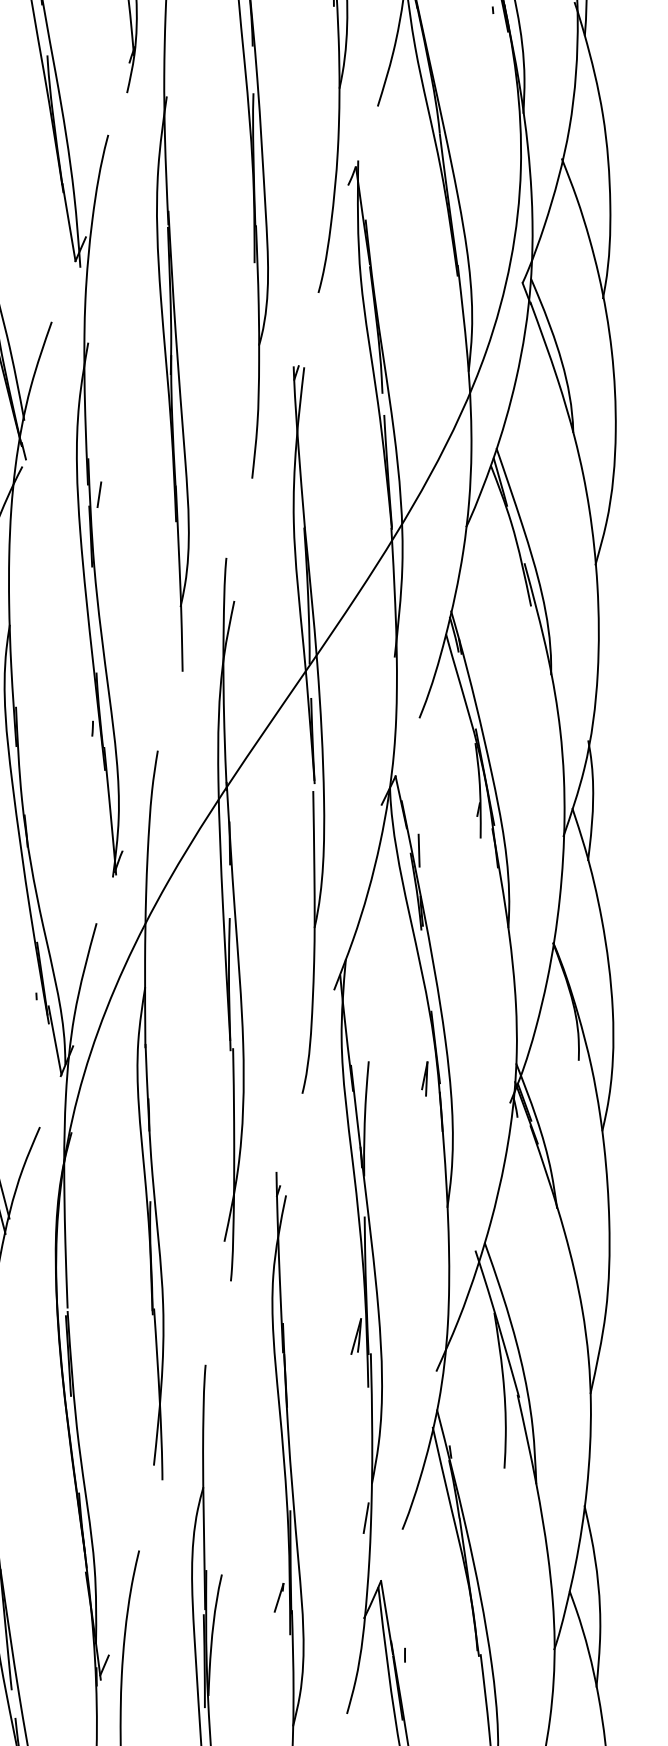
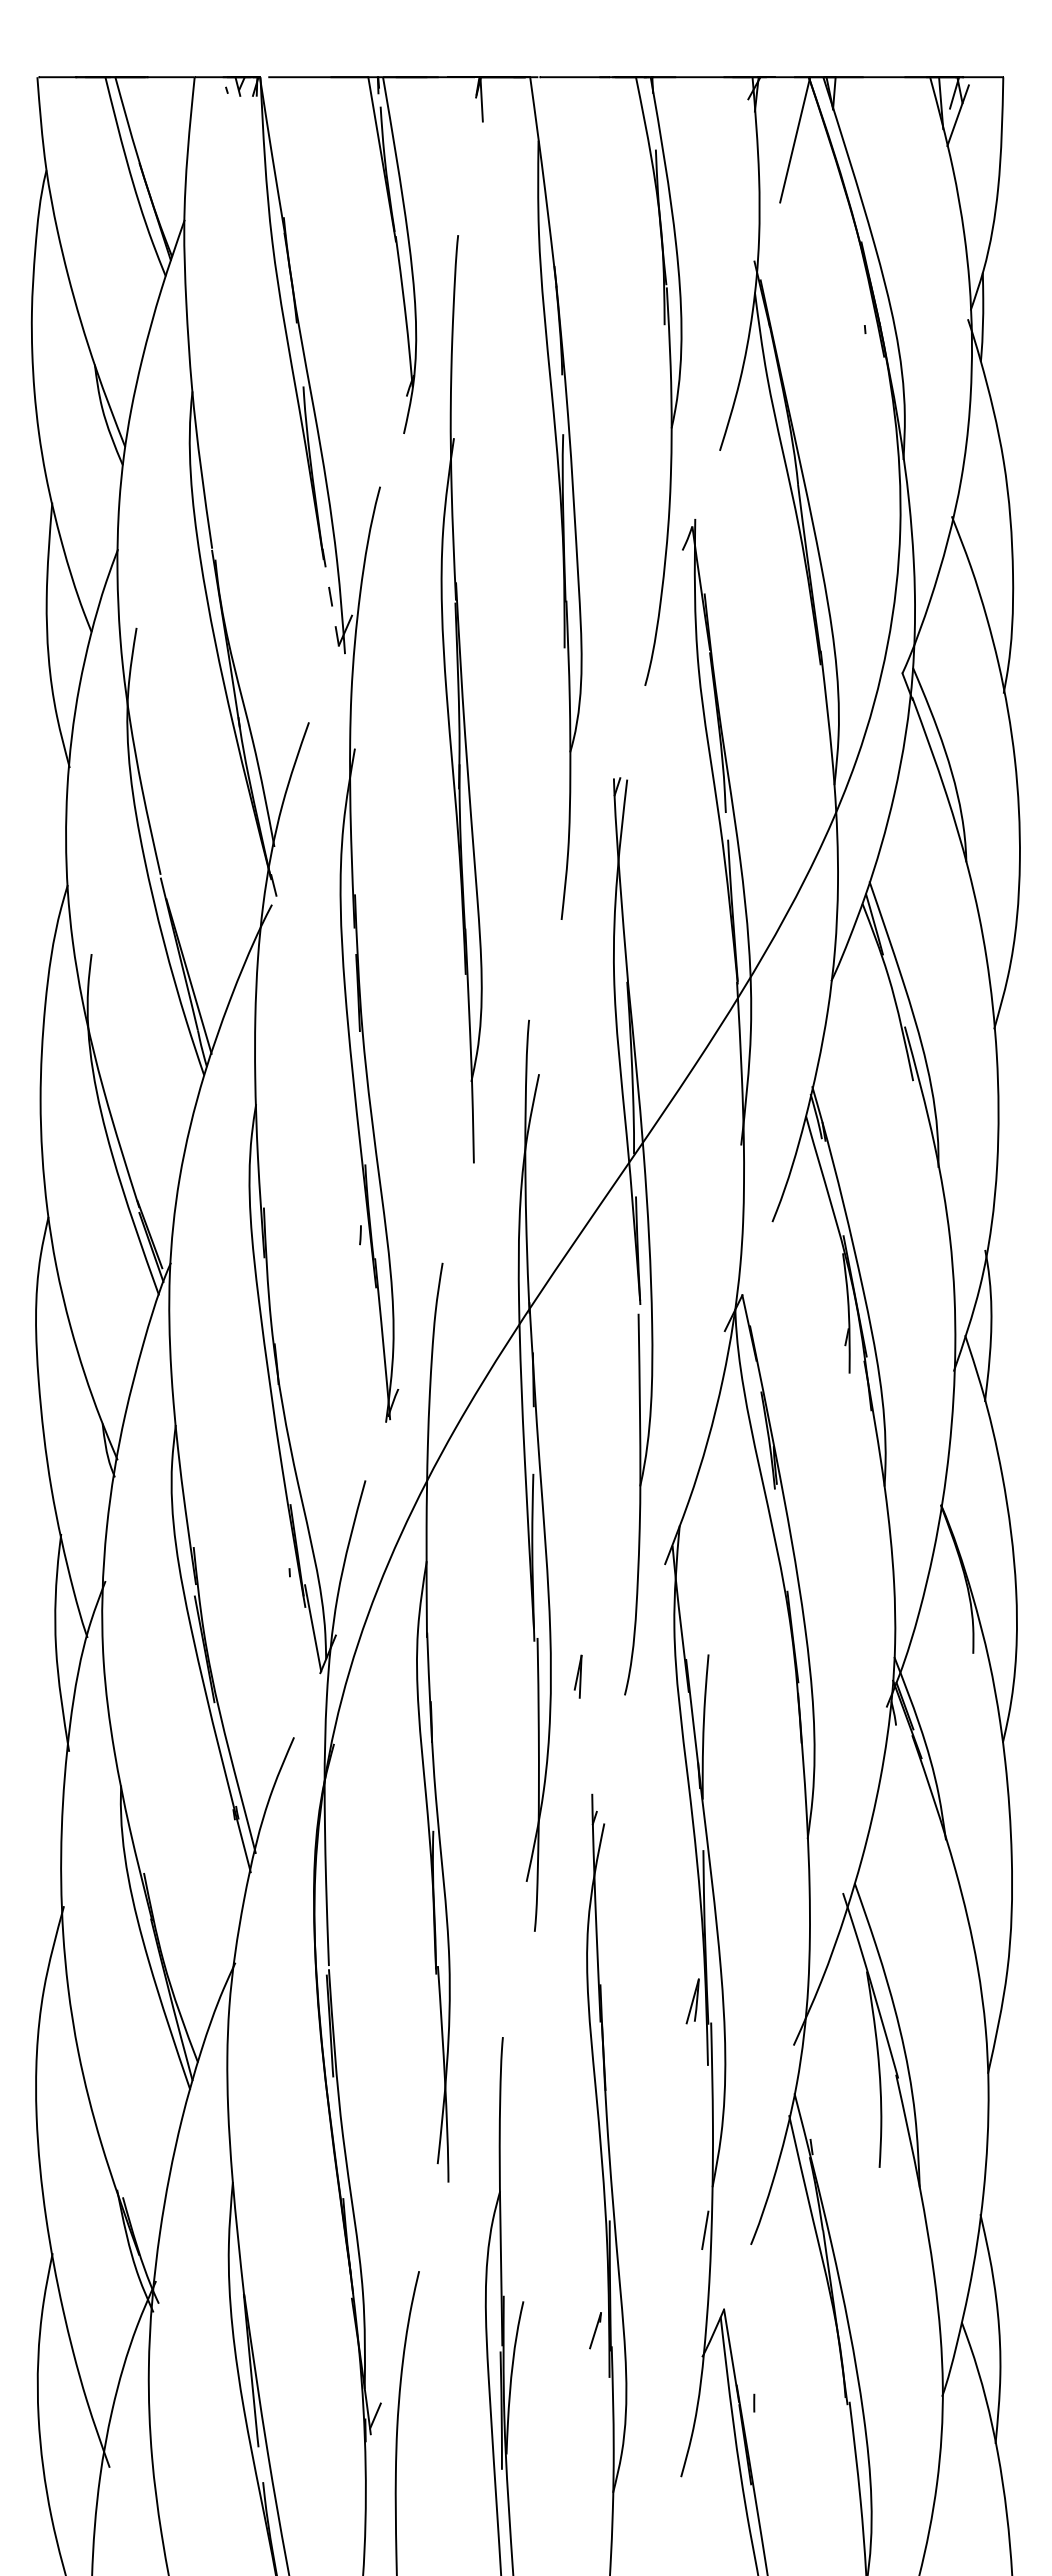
line: (68, 222) -> (330, 596), solid -> dashed
line: (99, 494) -> (368, 939), removed
line: (418, 850) -> (771, 1388), removed
part: (424, 1078) -> (577, 1676), moved

